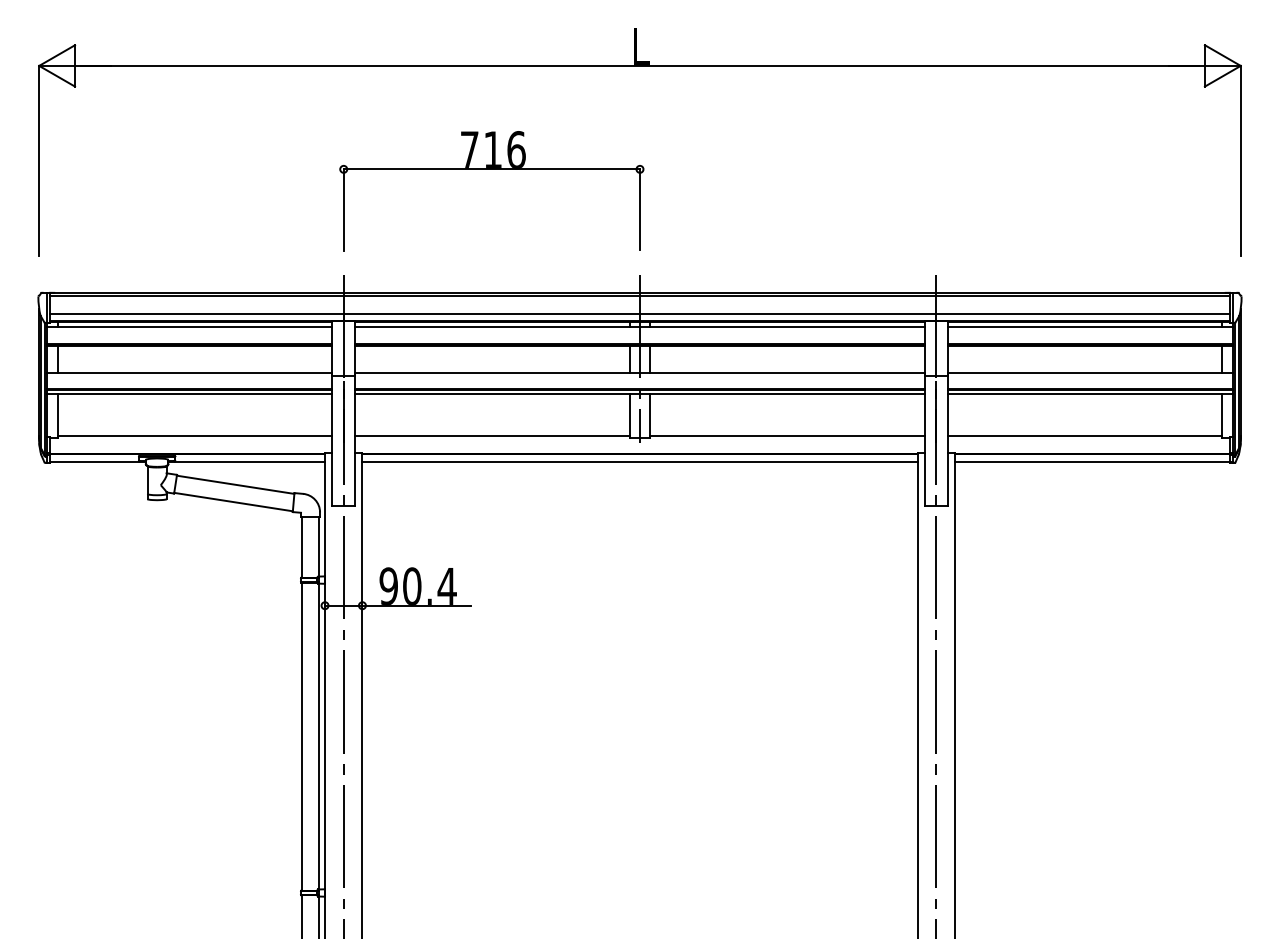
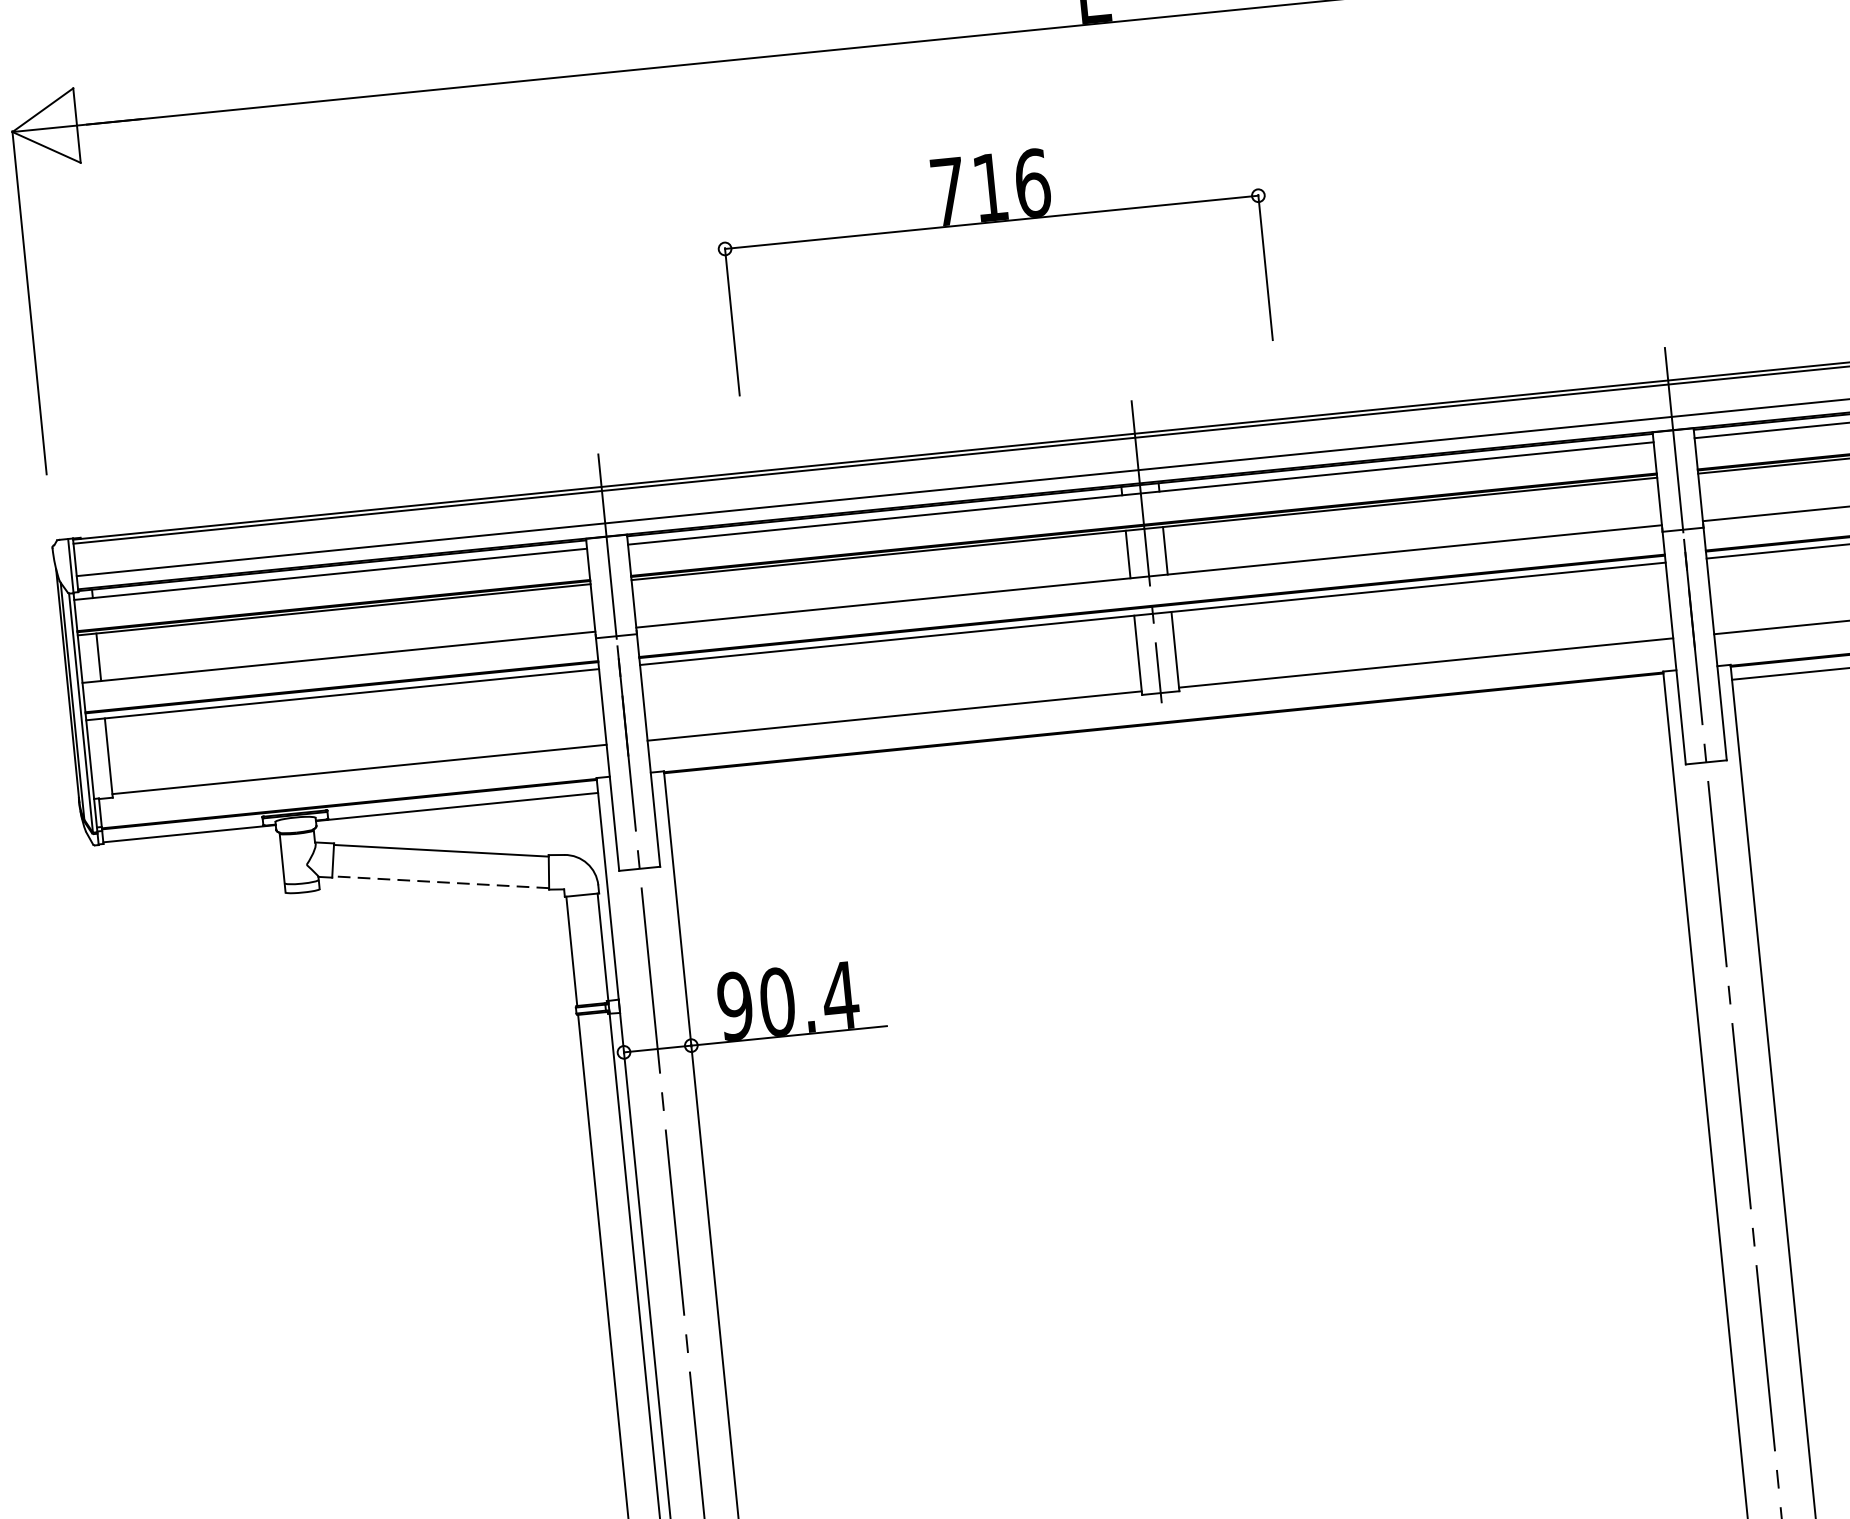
part: (491, 169) -> (991, 222), moved
line: (639, 461) -> (1164, 736), removed
line: (233, 502) -> (440, 883), solid -> dashed

